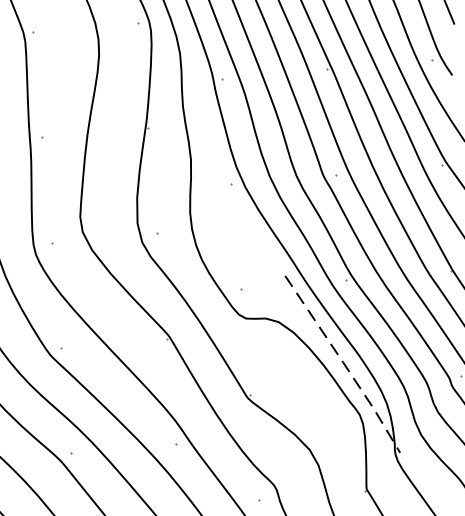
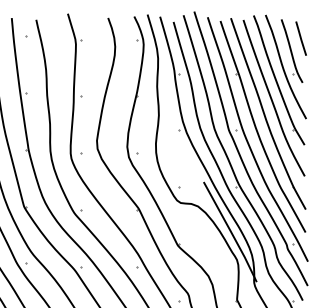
line: (344, 363) -> (231, 231), dashed -> solid

